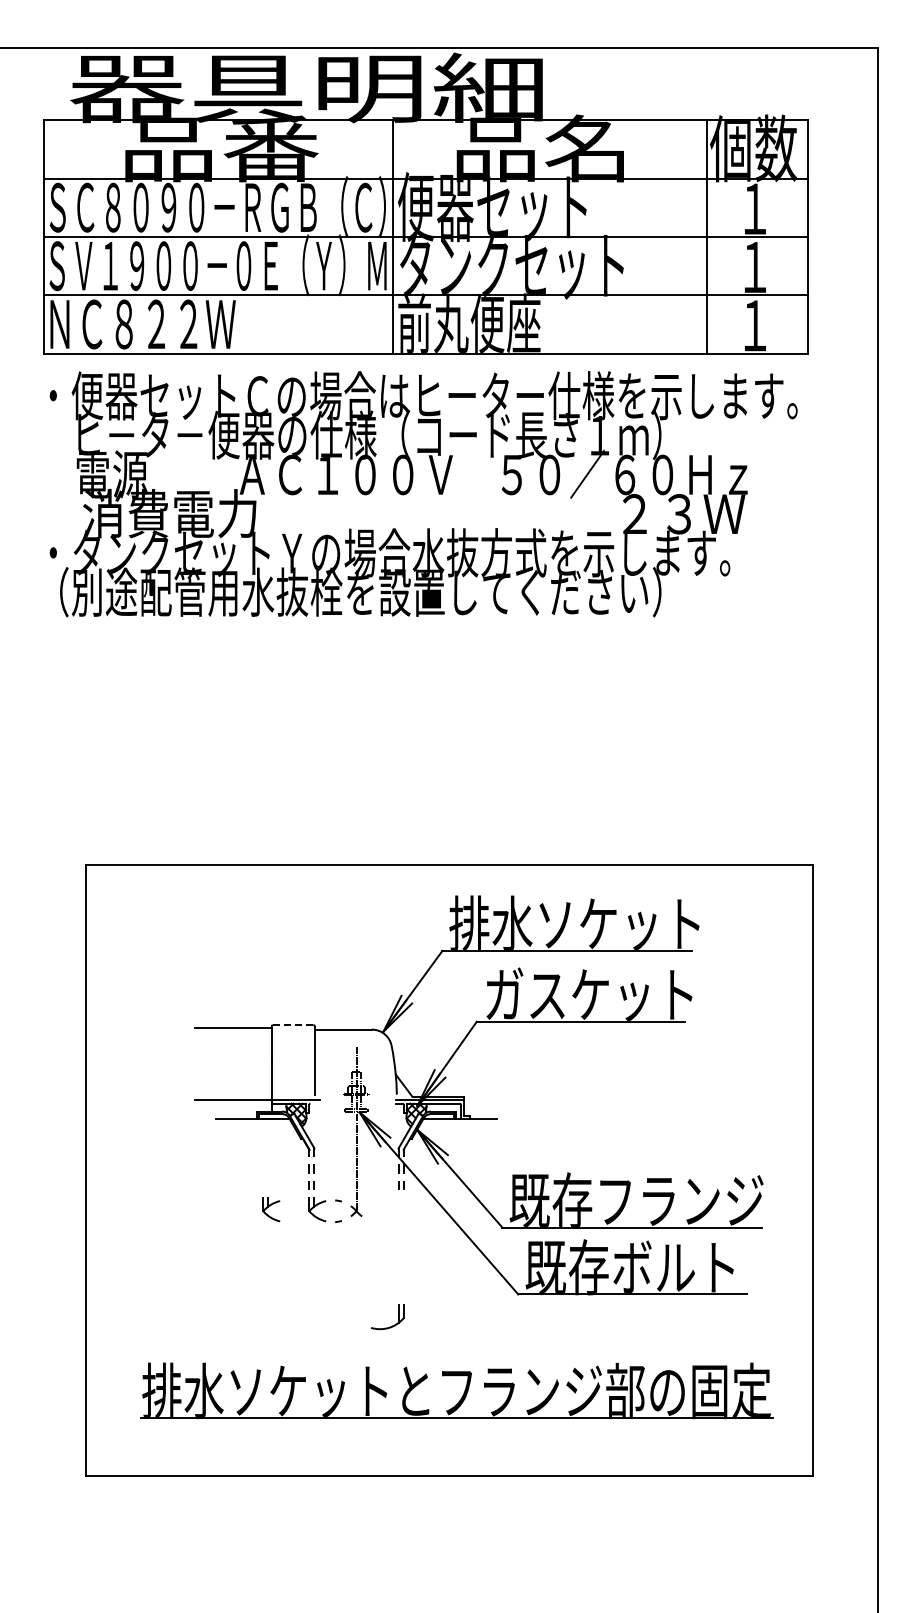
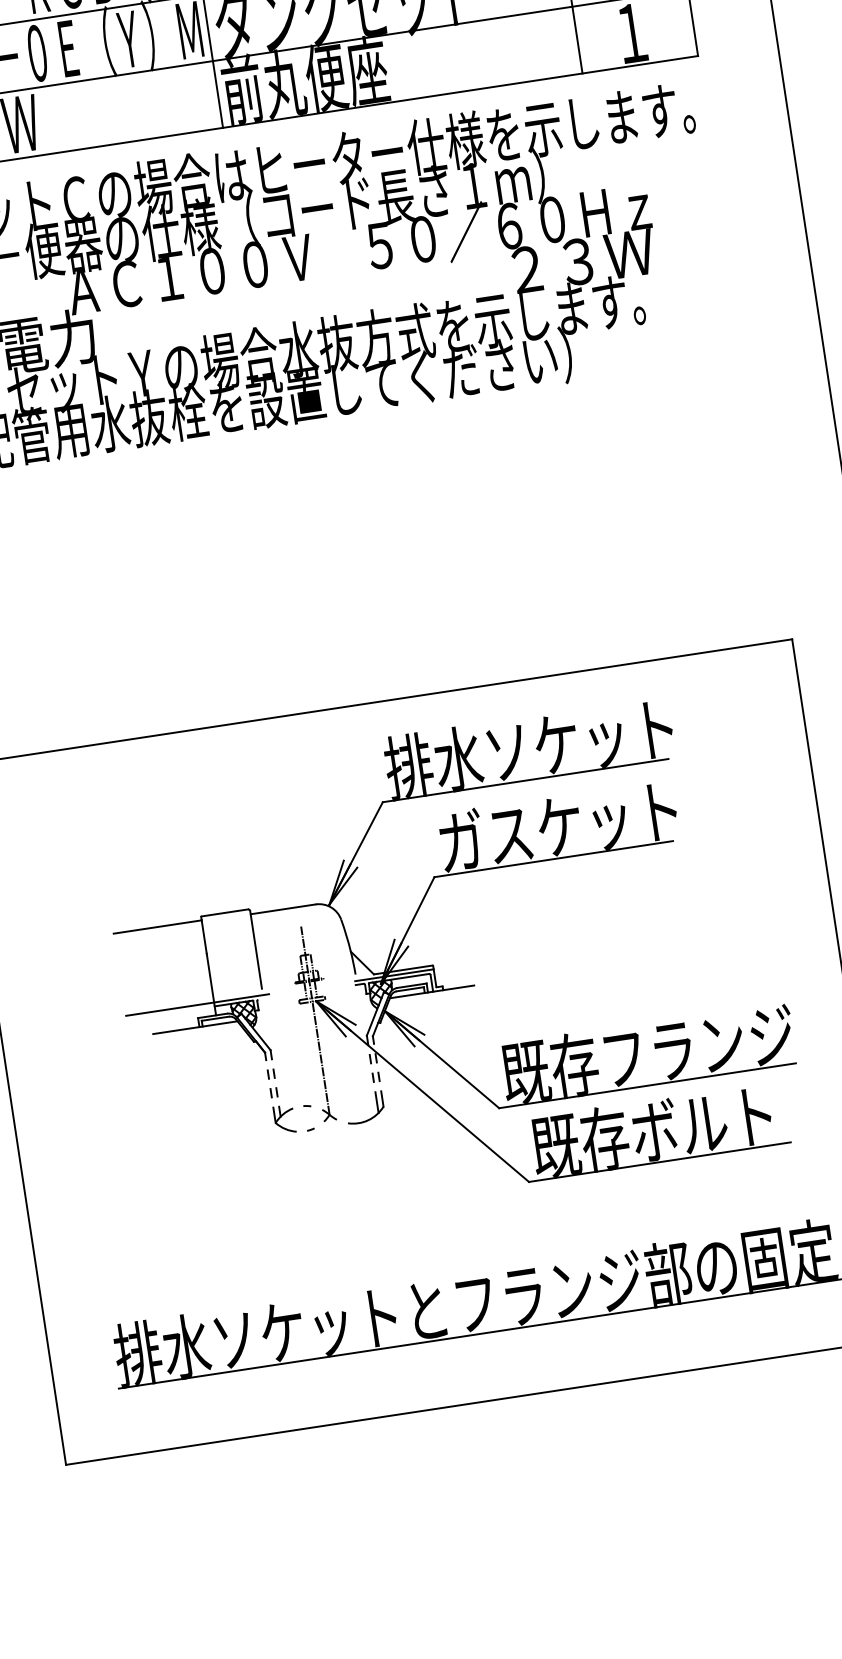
line: (293, 1025) -> (225, 913), dashed -> solid
part: (271, 1209) -> (232, 1127), removed
part: (389, 1326) -> (368, 1118), moved

